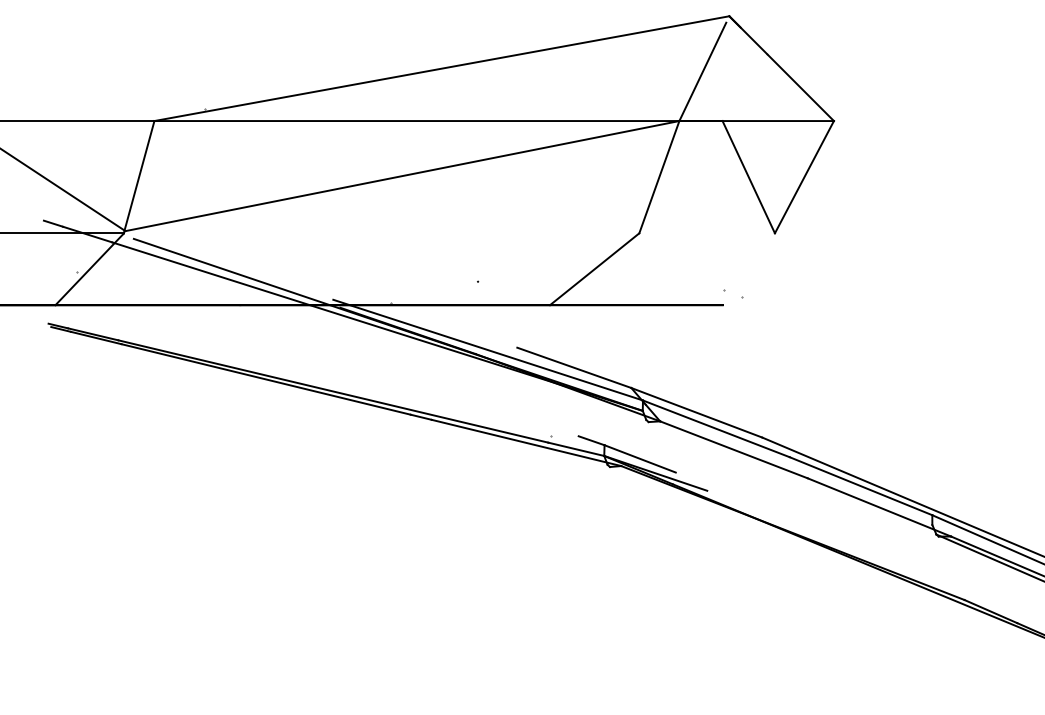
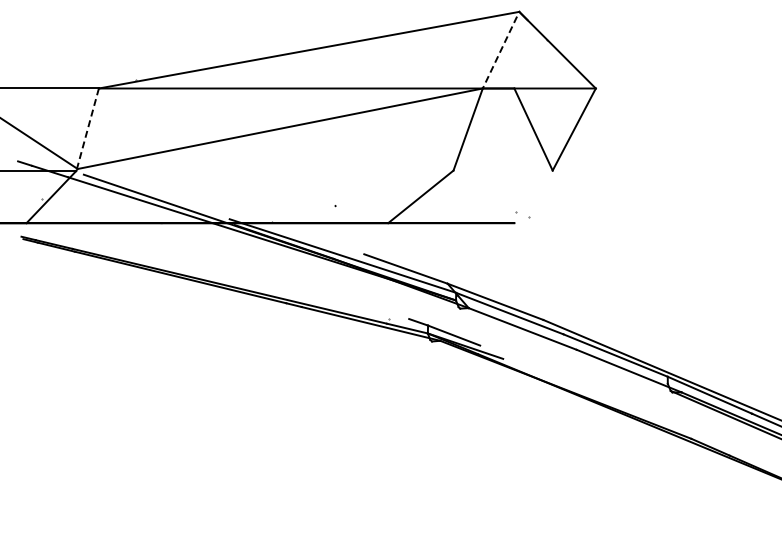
line: (702, 71) -> (499, 52), solid -> dashed
line: (138, 177) -> (87, 129), solid -> dashed

